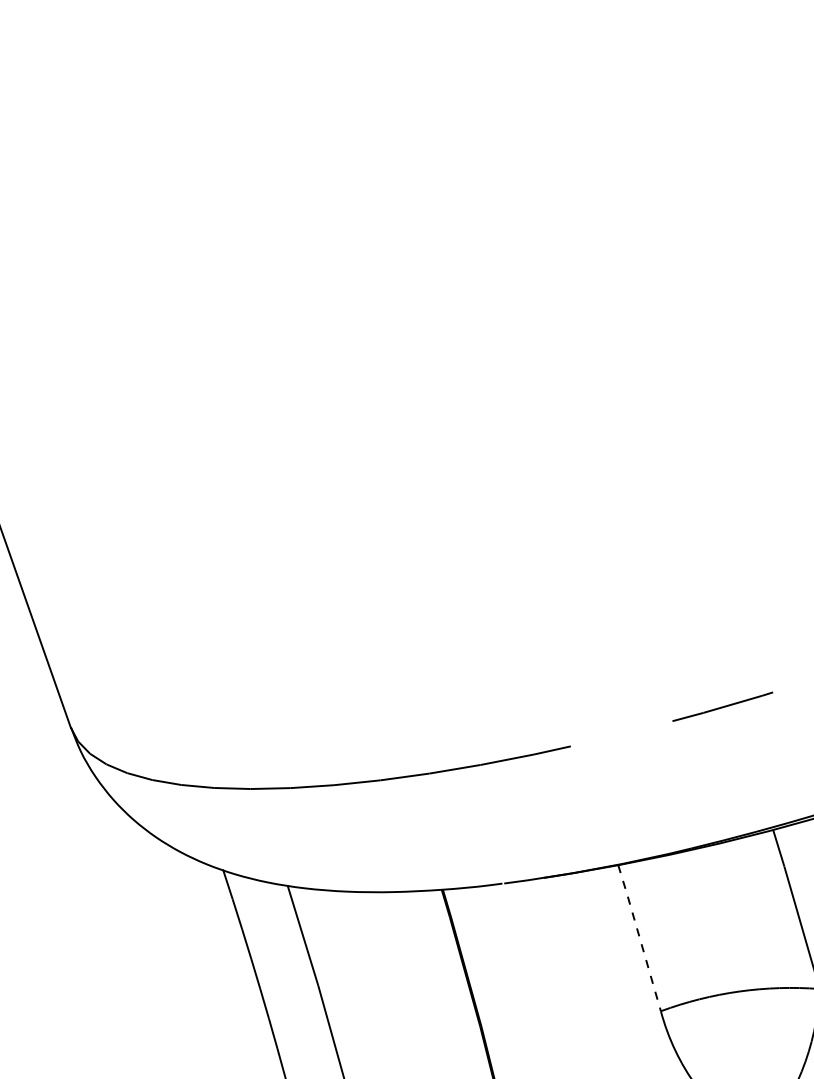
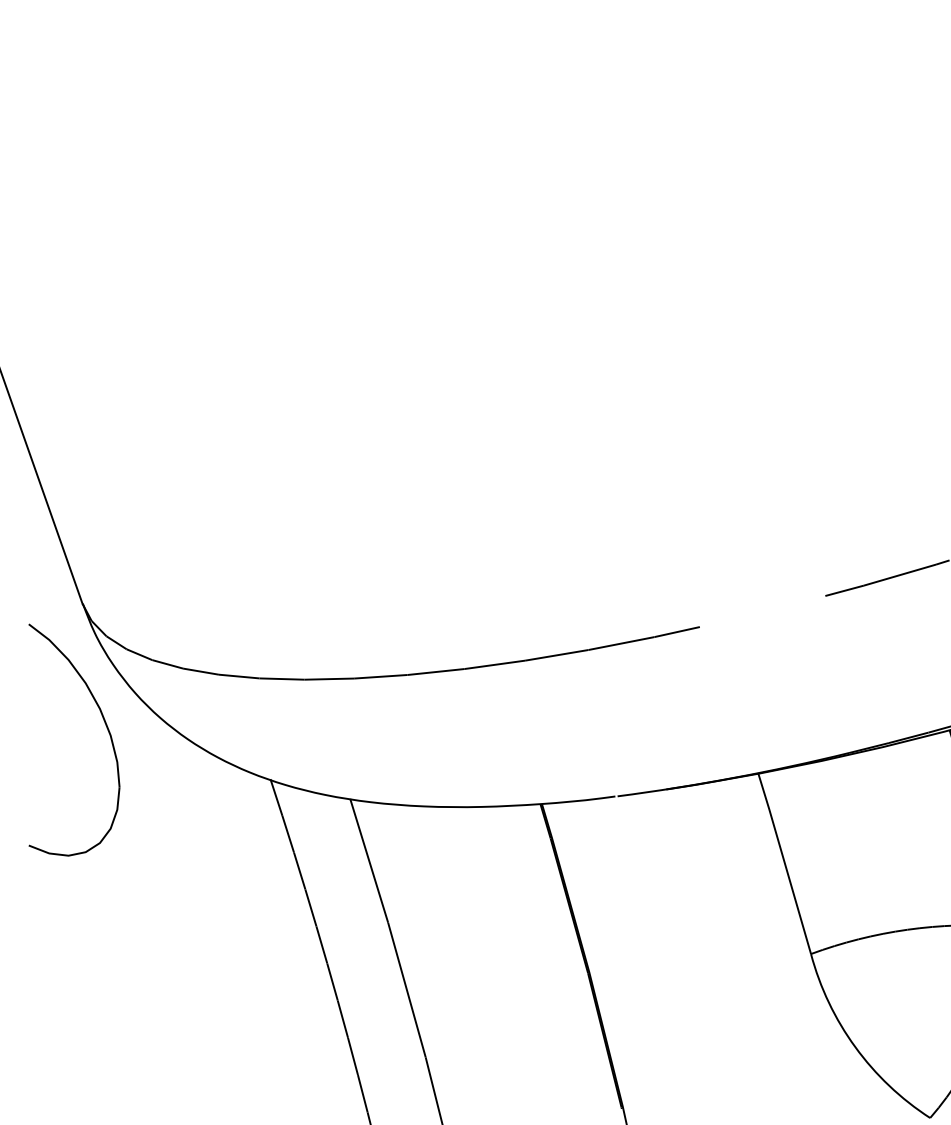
part: (89, 827) -> (105, 727), added
line: (639, 937) -> (784, 863), dashed -> solid

